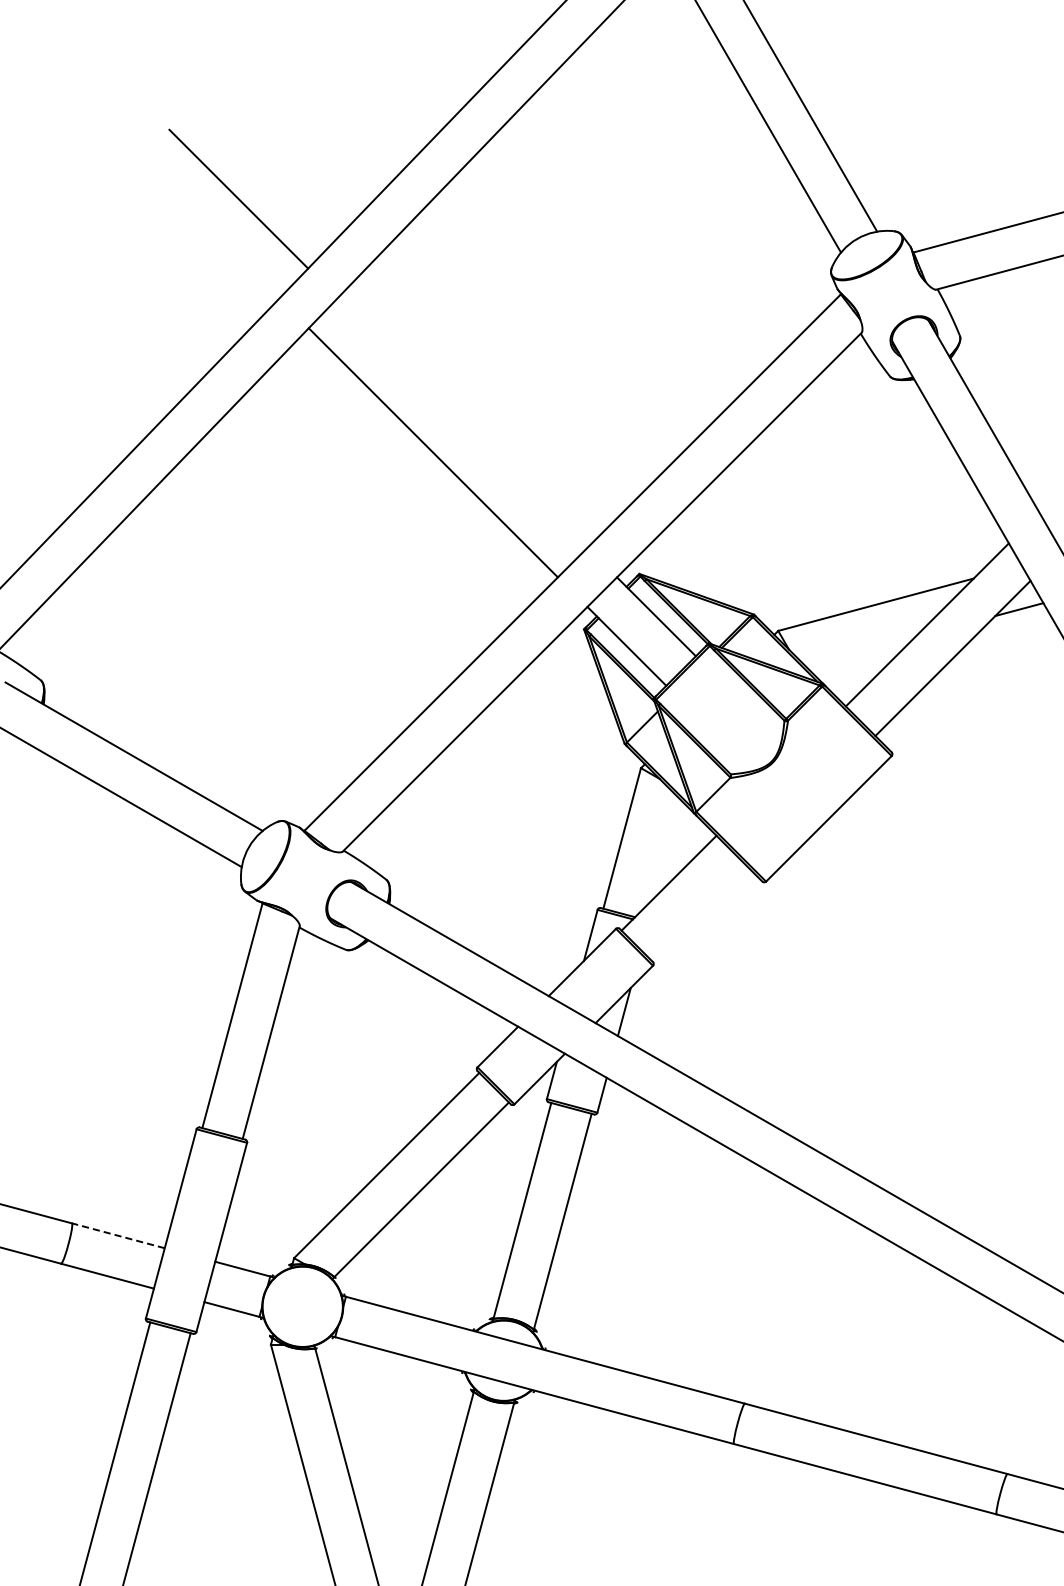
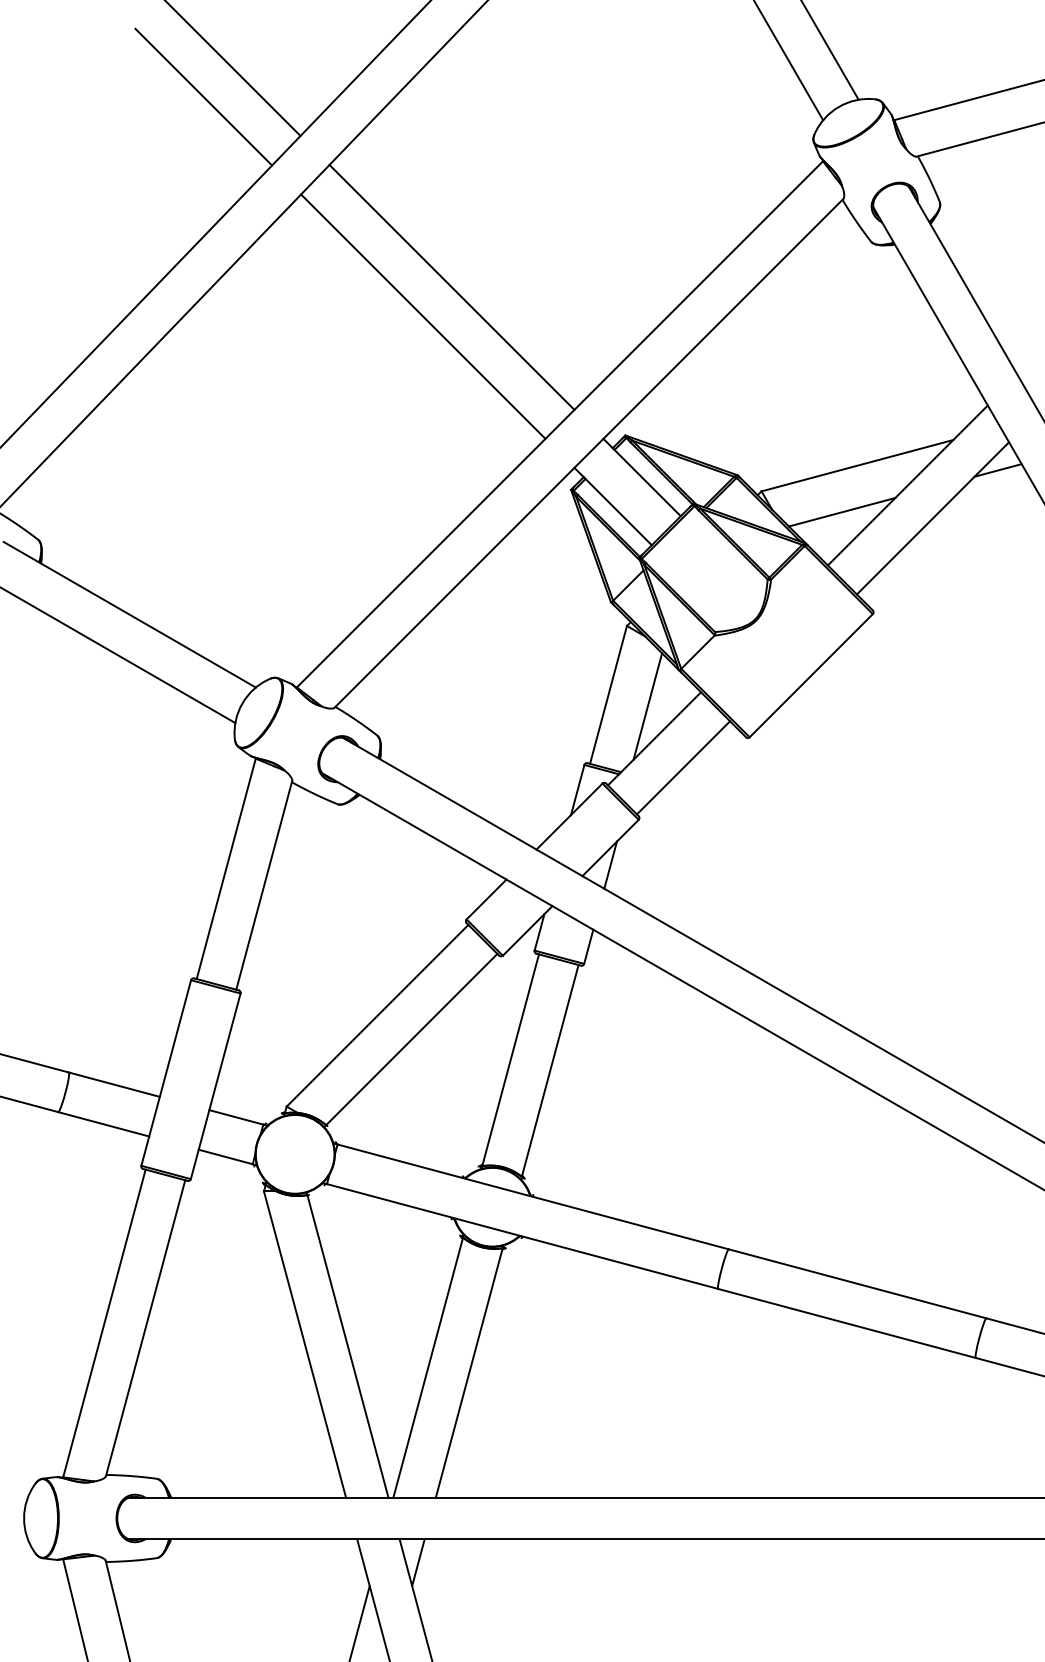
line: (209, 228) -> (203, 96), added
line: (462, 422) -> (451, 286), added
line: (859, 651) -> (841, 511), added
line: (661, 850) -> (647, 706), added
line: (698, 912) -> (683, 767), added
line: (117, 1235) -> (113, 1084), dashed -> solid

